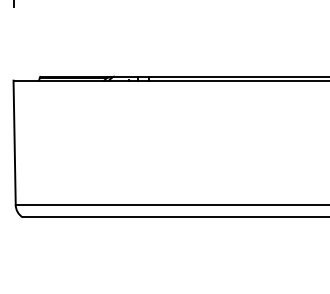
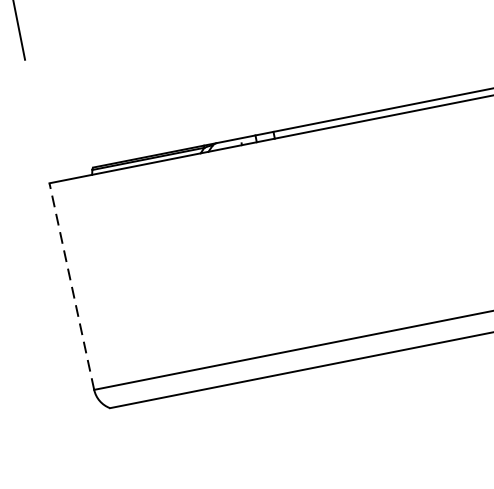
line: (14, 142) -> (71, 286), solid -> dashed

